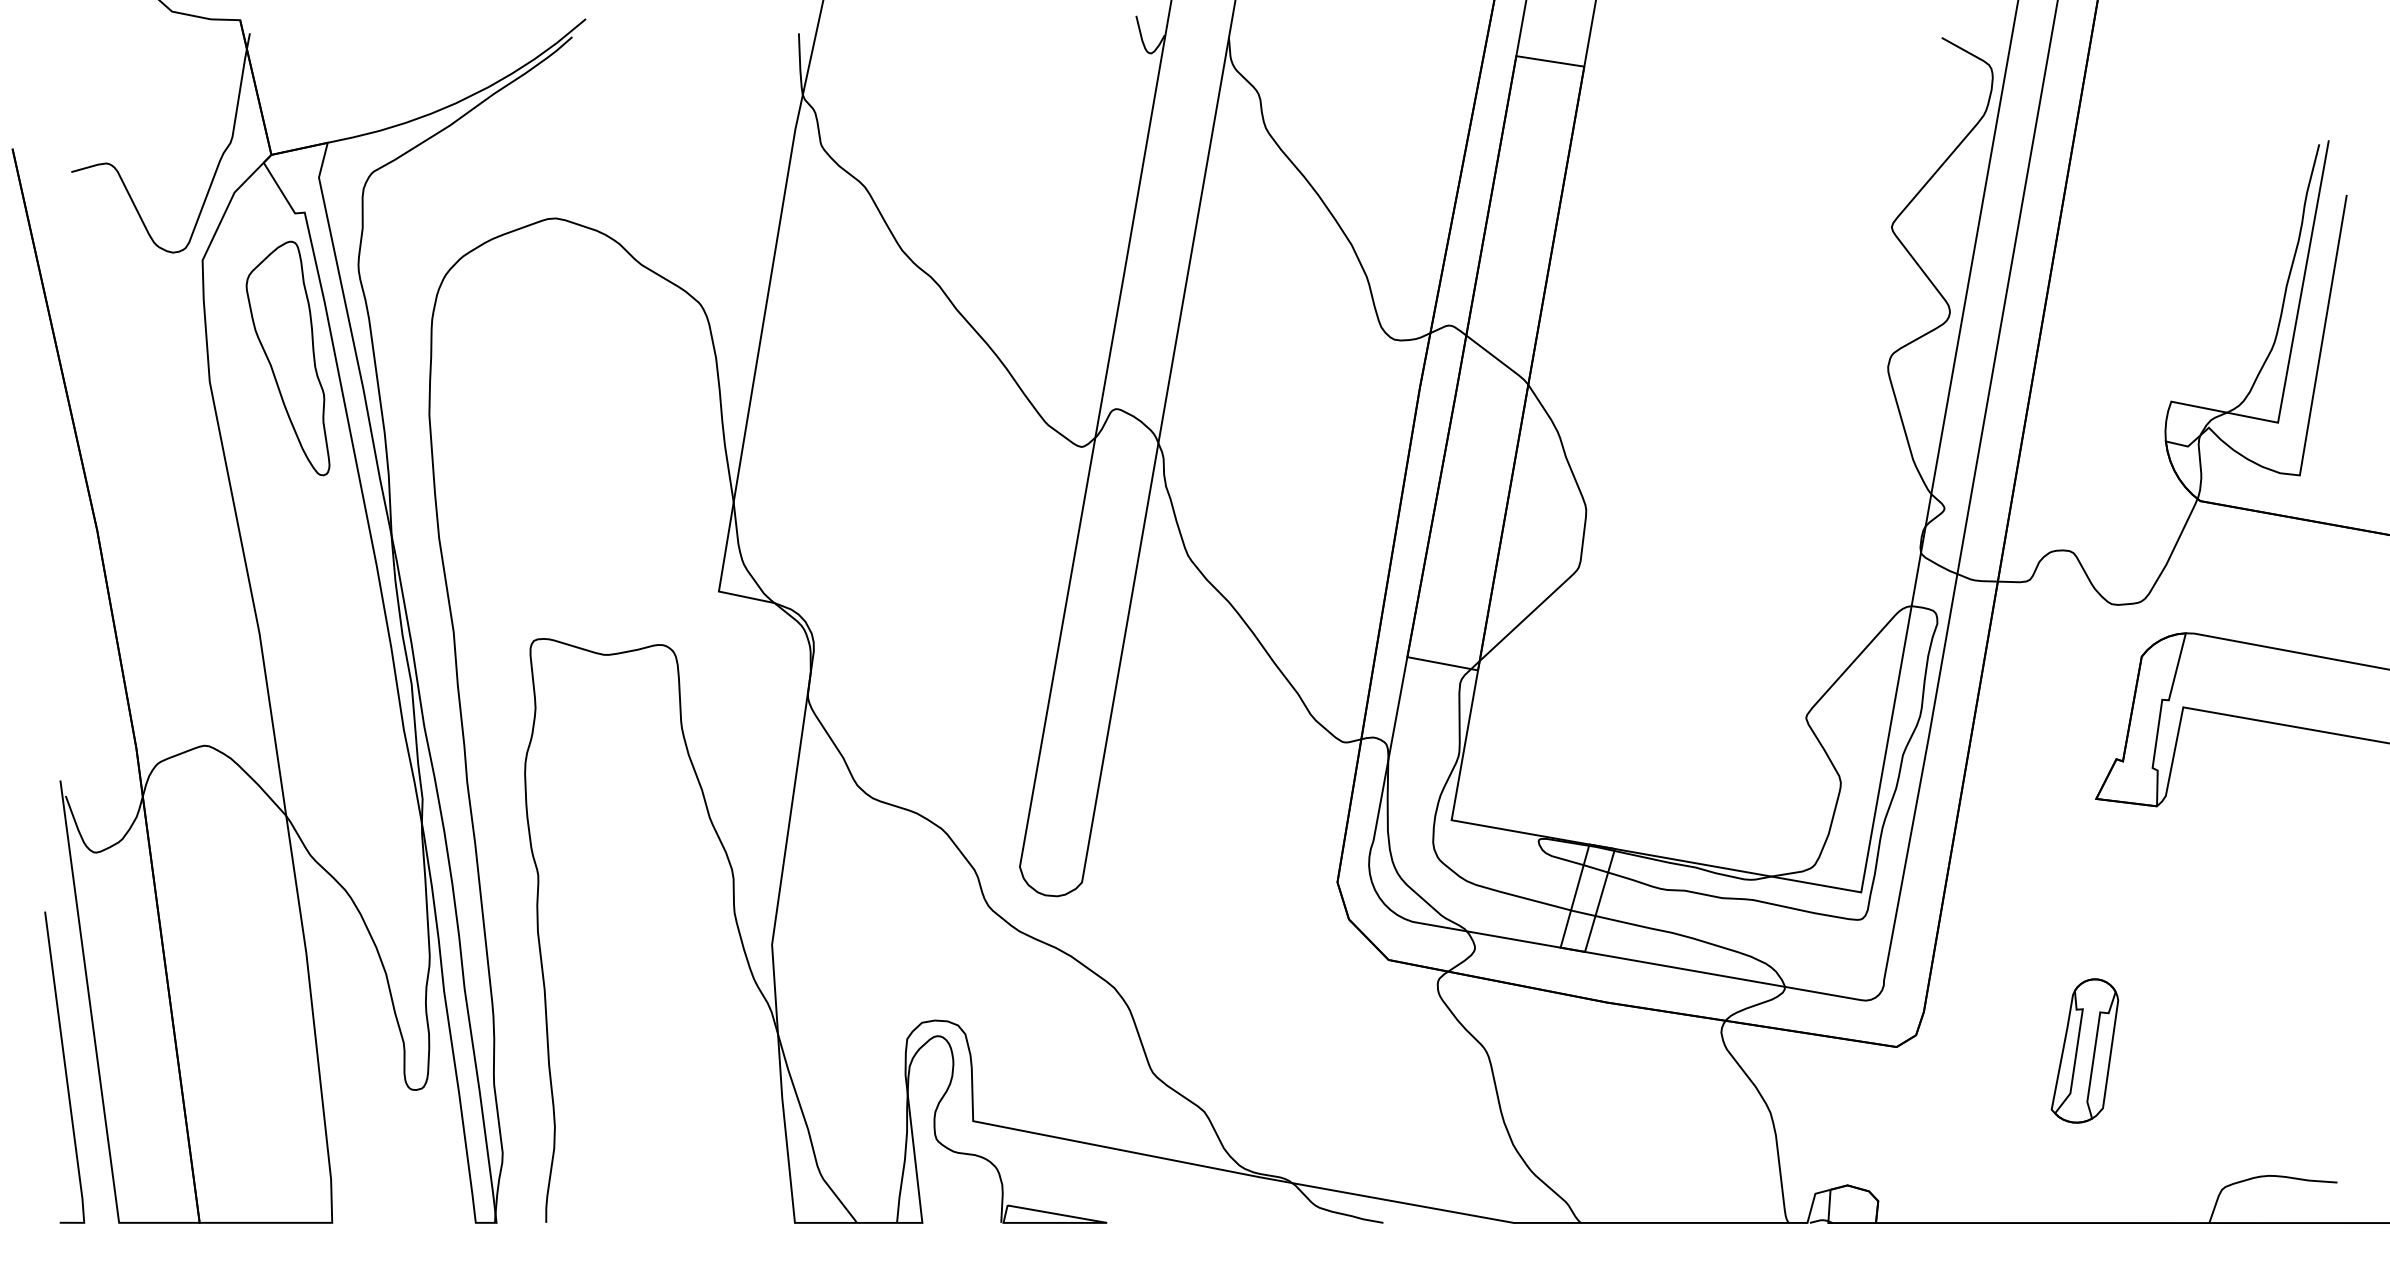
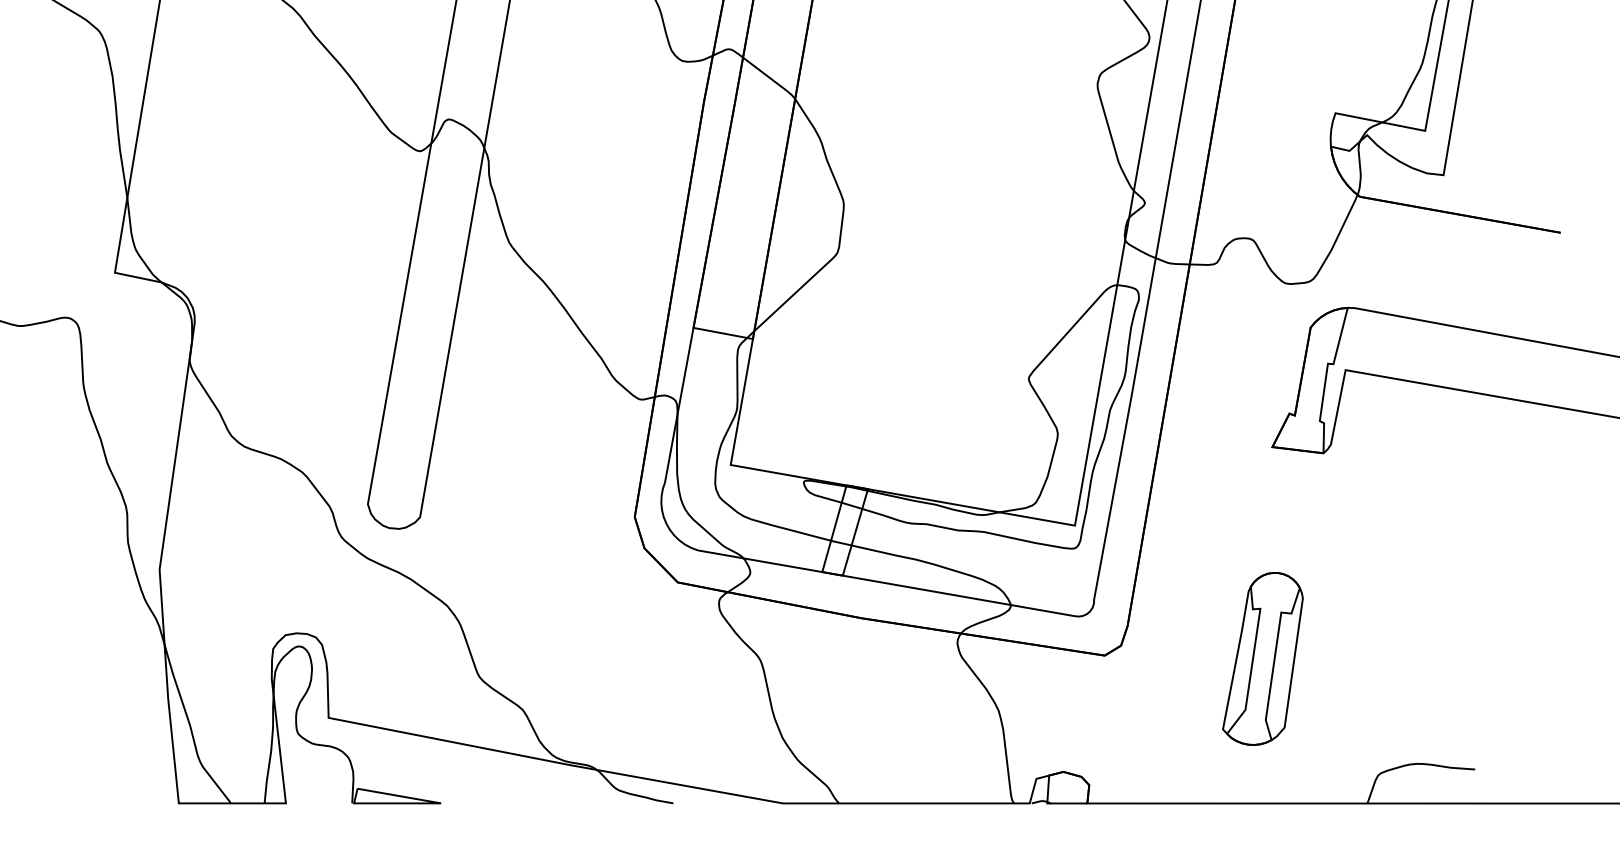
part: (2084, 1050) -> (1262, 658), size x1.43

